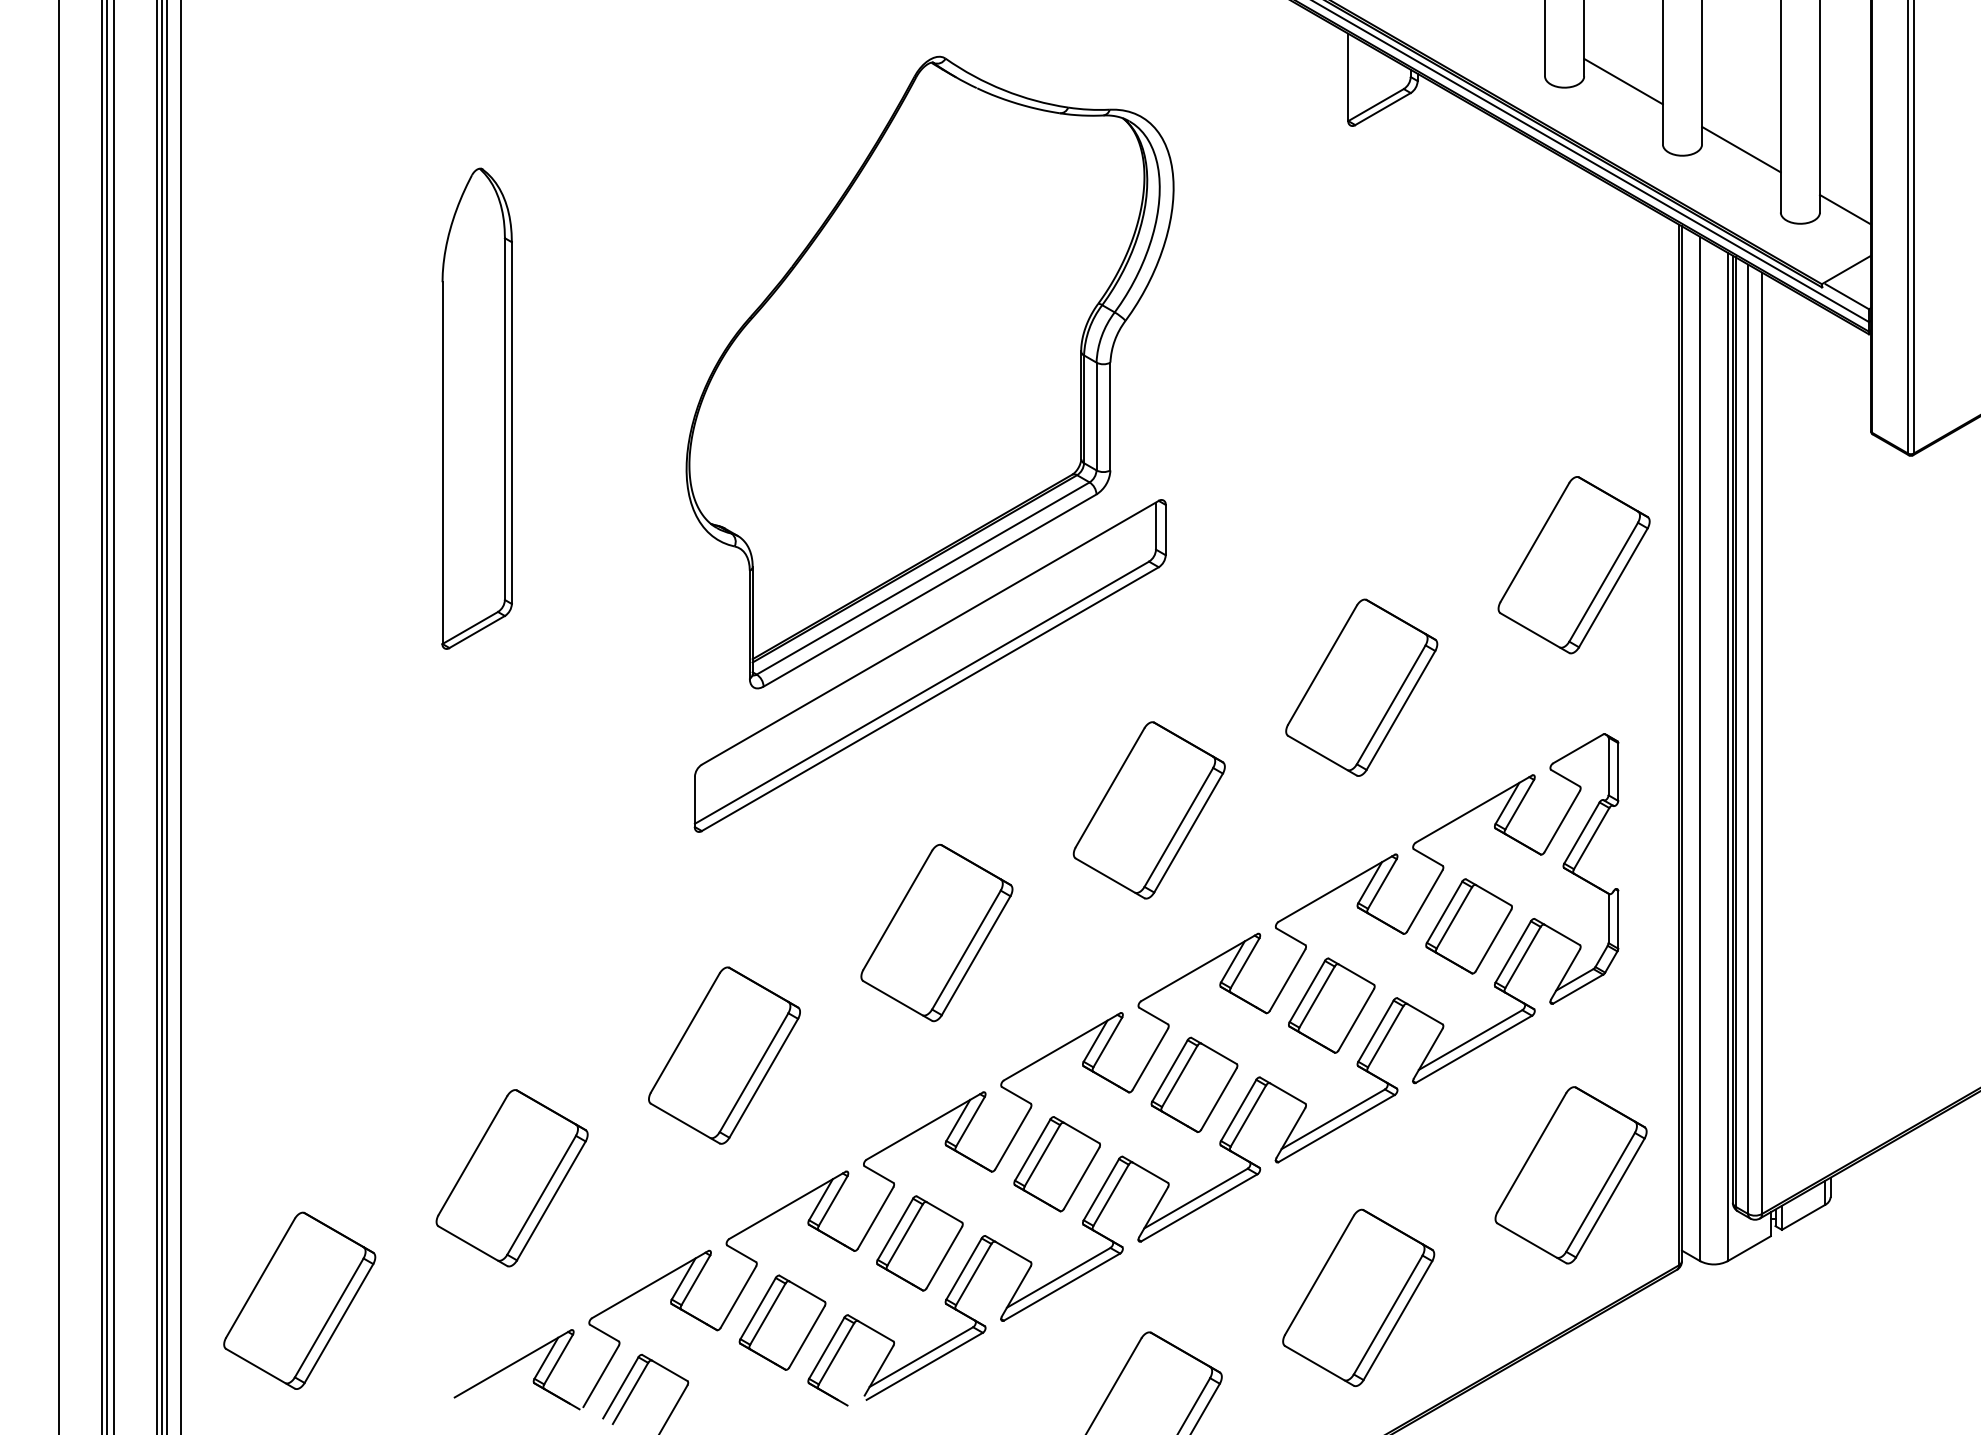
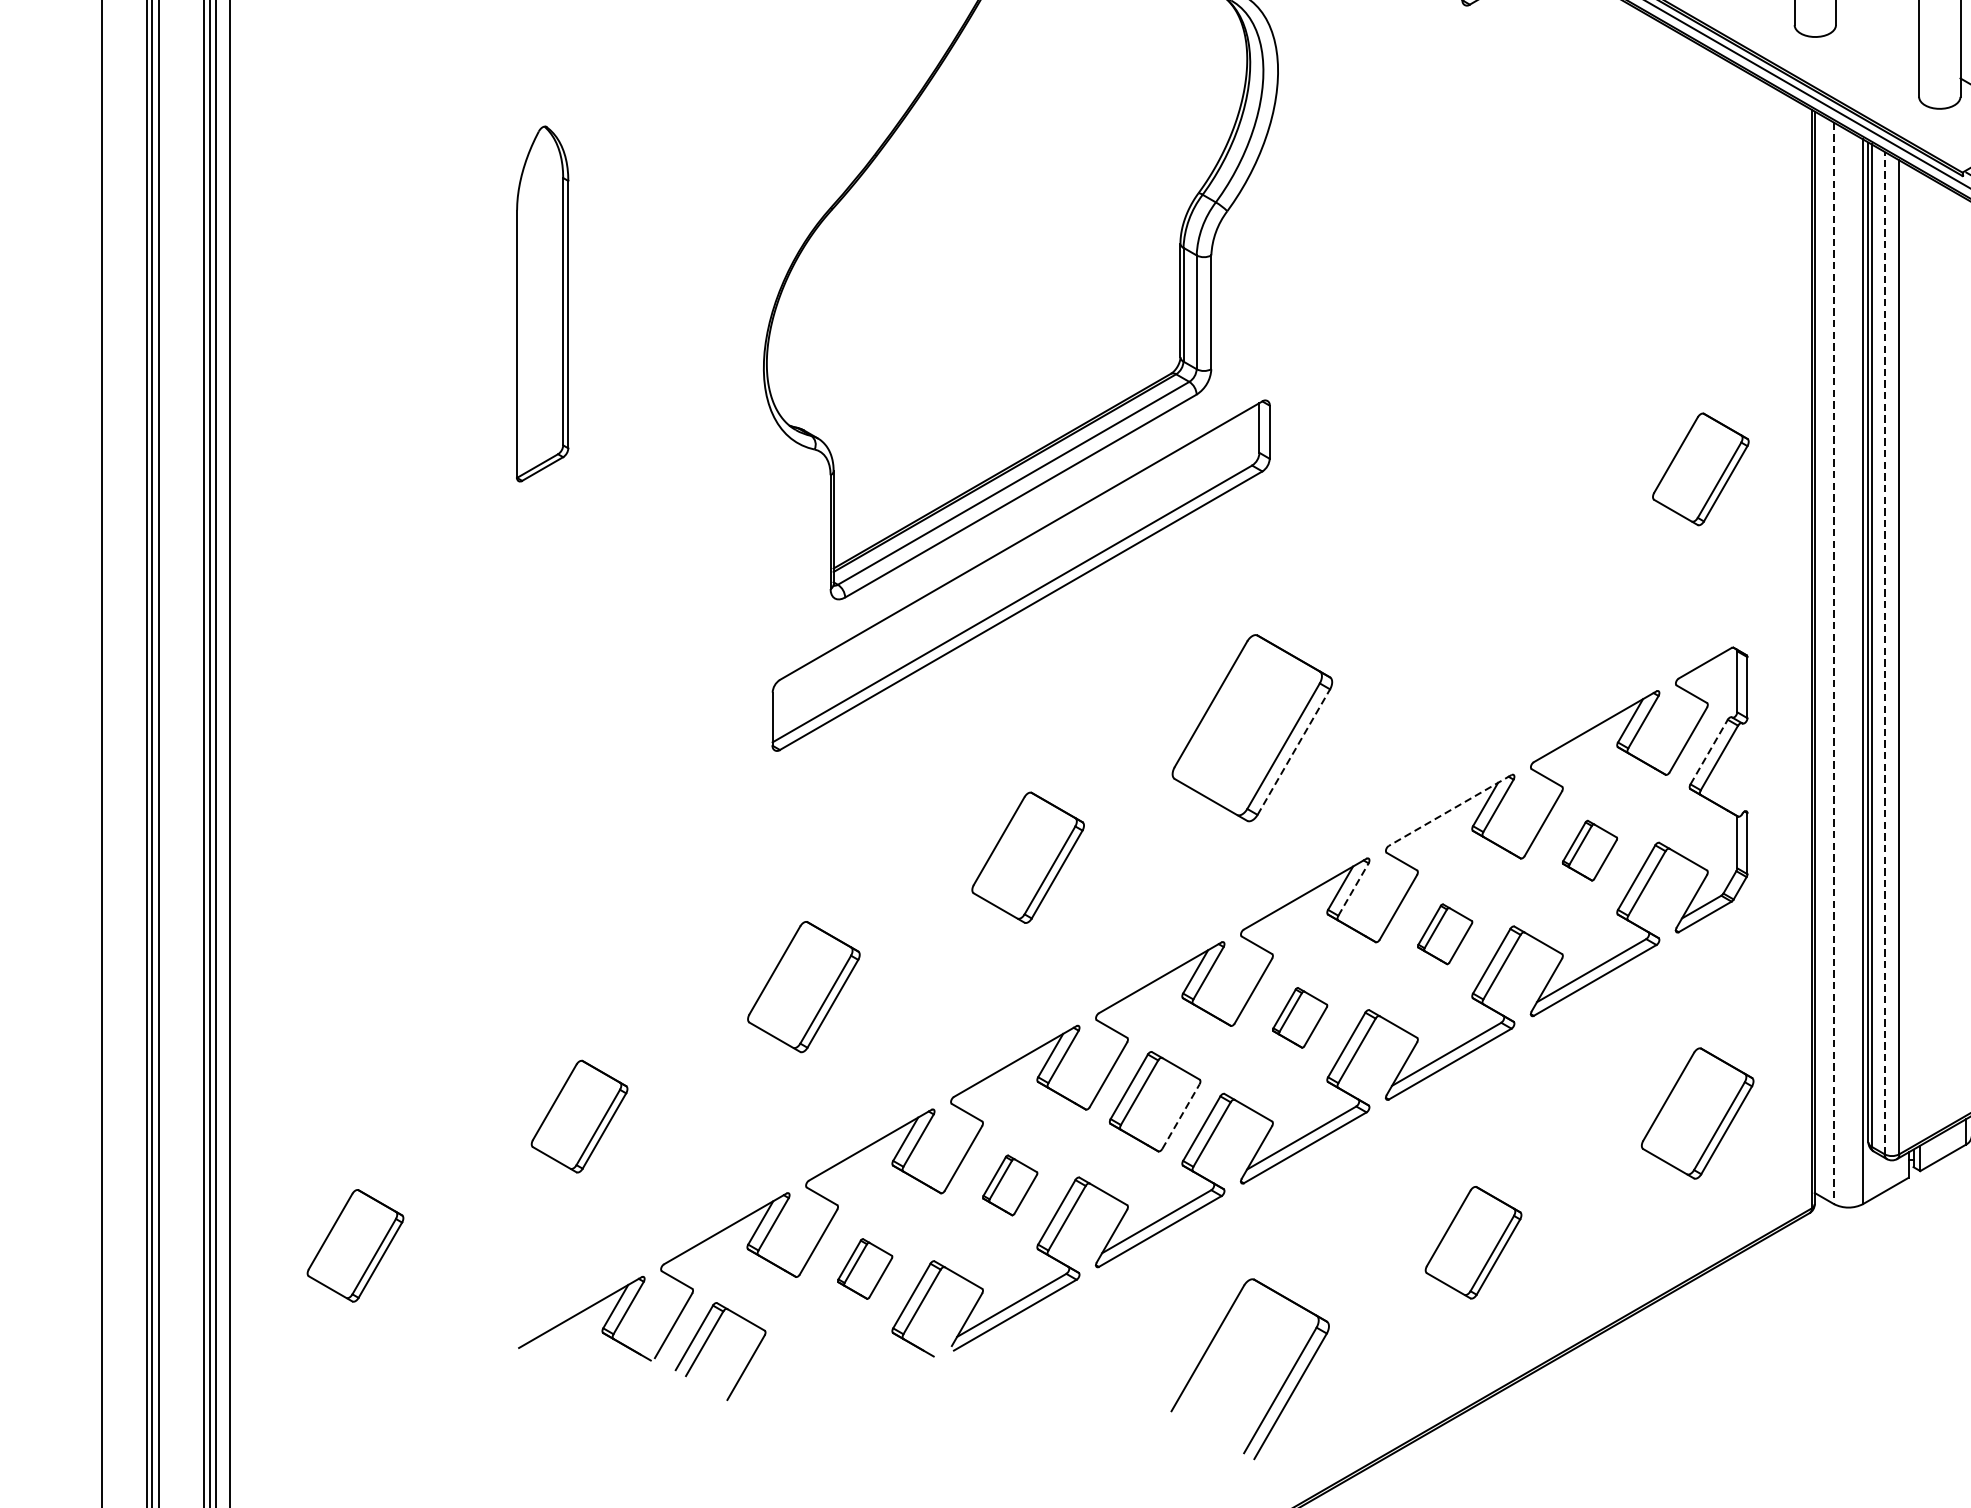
line: (1741, 149) -> (1877, 30), removed
part: (476, 408) -> (542, 303), size x0.7
part: (1573, 565) -> (1700, 469), size x0.6
part: (1361, 687) -> (1476, 598), removed
line: (1748, 739) -> (1885, 653), solid -> dashed
line: (1700, 749) -> (1834, 663), solid -> dashed
line: (1582, 832) -> (1709, 751), solid -> dashed
line: (1188, 833) -> (1293, 752), solid -> dashed
line: (1336, 888) -> (1450, 810), solid -> dashed
part: (1468, 926) -> (1589, 850), size x0.6
part: (936, 933) -> (1027, 858), size x0.7
line: (1245, 963) -> (1353, 889), solid -> dashed
part: (1331, 1005) -> (1444, 934), size x0.6
part: (724, 1055) -> (803, 986), size x0.7
part: (1194, 1084) -> (1300, 1017), size x0.6
part: (1570, 1175) -> (1697, 1113), size x0.7
line: (1081, 1177) -> (1180, 1115), solid -> dashed
part: (511, 1178) -> (578, 1116), size x0.6
part: (919, 1243) -> (1009, 1185), size x0.6
part: (1358, 1297) -> (1473, 1242), size x0.6
part: (299, 1300) -> (355, 1245), size x0.6
part: (782, 1322) -> (865, 1268), size x0.6

